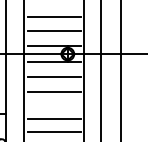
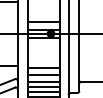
line: (53, 16) -> (43, 13), removed
line: (53, 76) -> (43, 45), removed
line: (53, 91) -> (43, 53), removed

